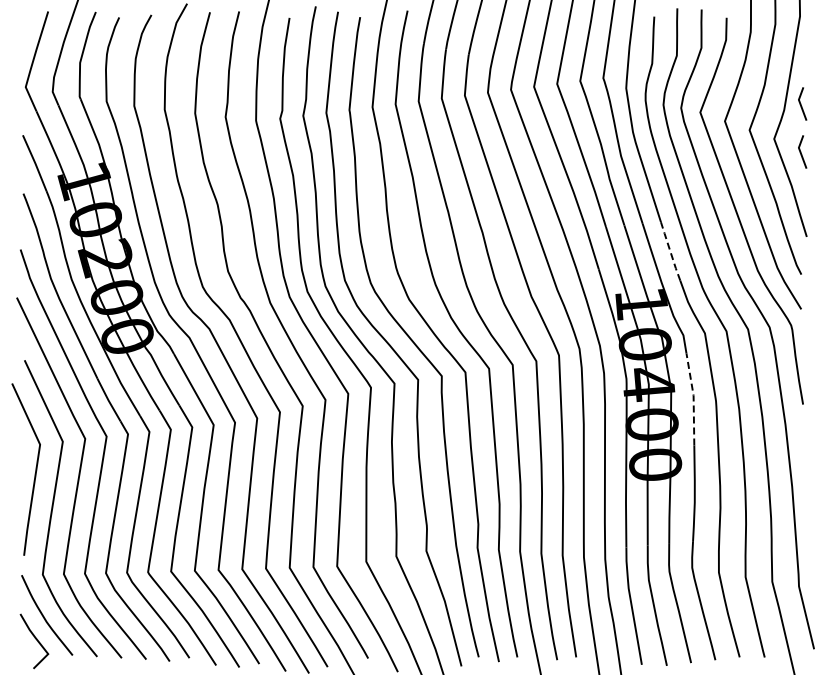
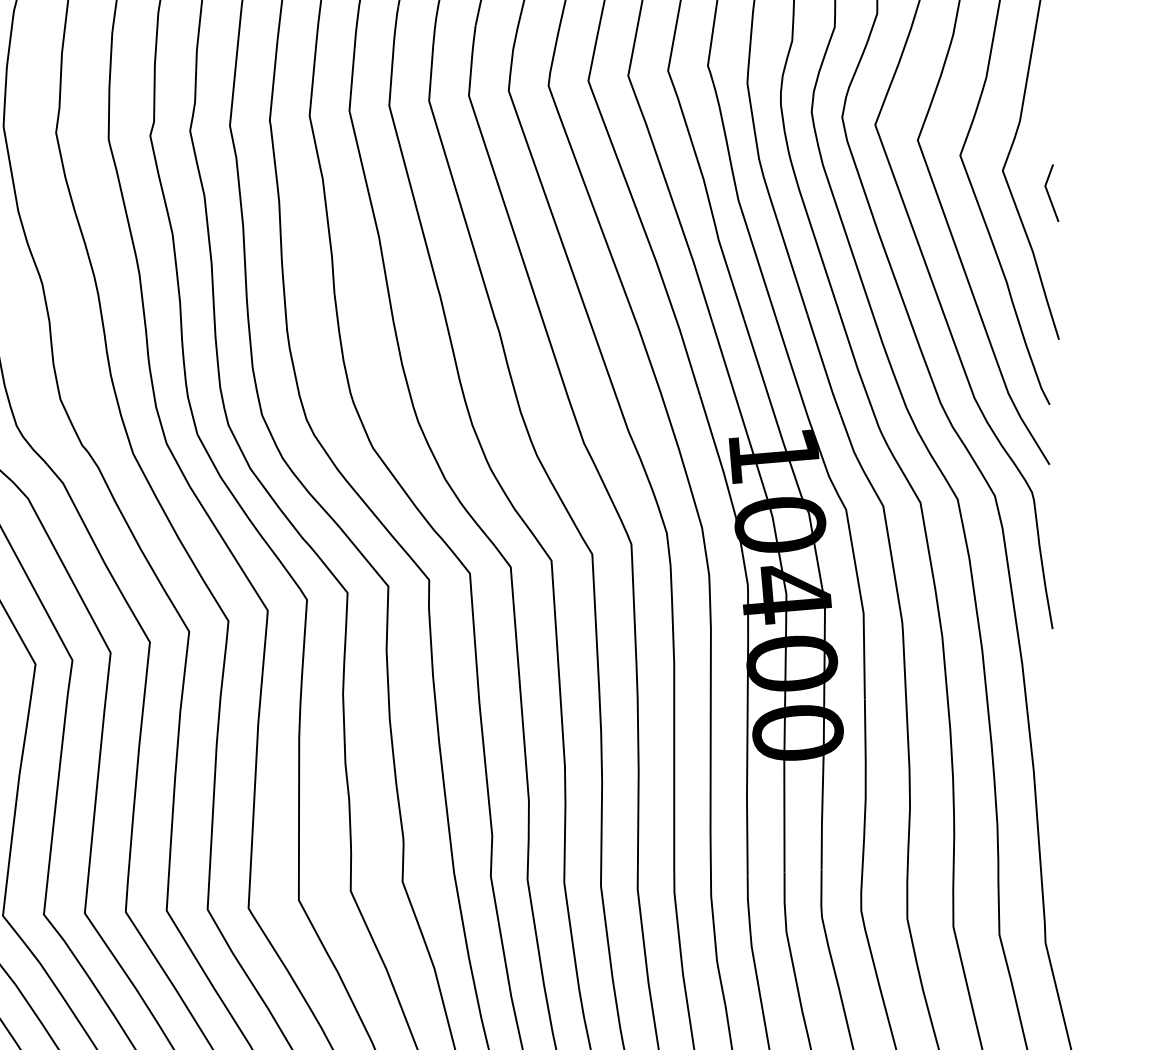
line: (801, 103) -> (1049, 109), removed
line: (670, 251) -> (823, 364), dashed -> solid
line: (693, 398) -> (863, 618), dashed -> solid

